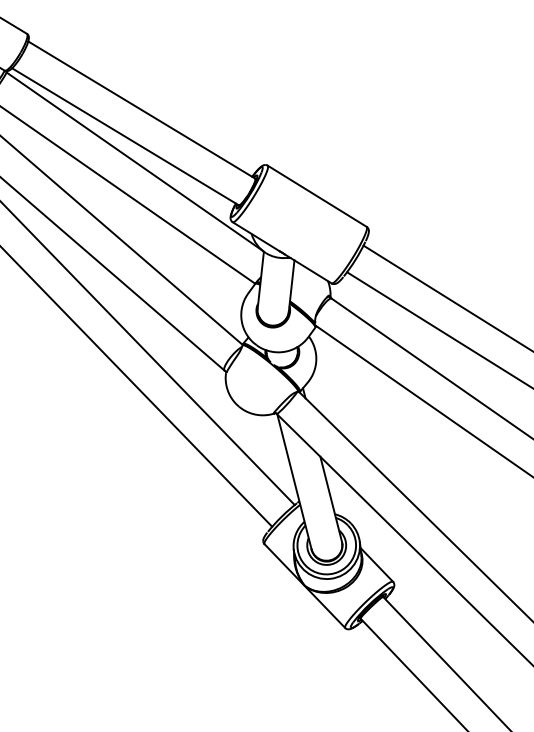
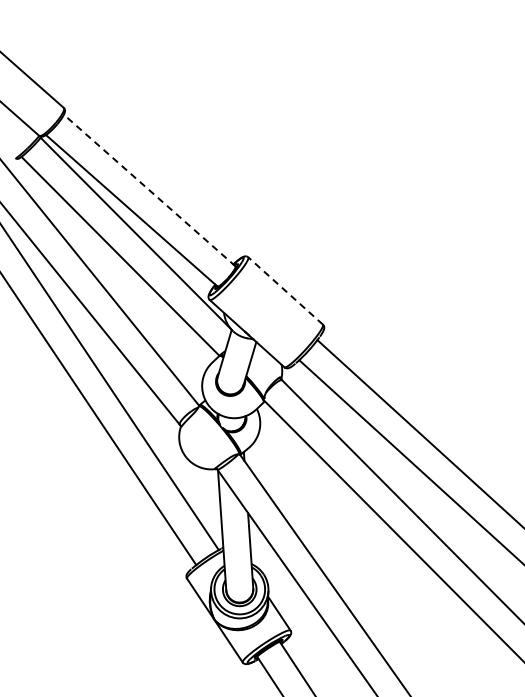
line: (141, 110) -> (149, 190), solid -> dashed
line: (316, 195) -> (285, 290), solid -> dashed

